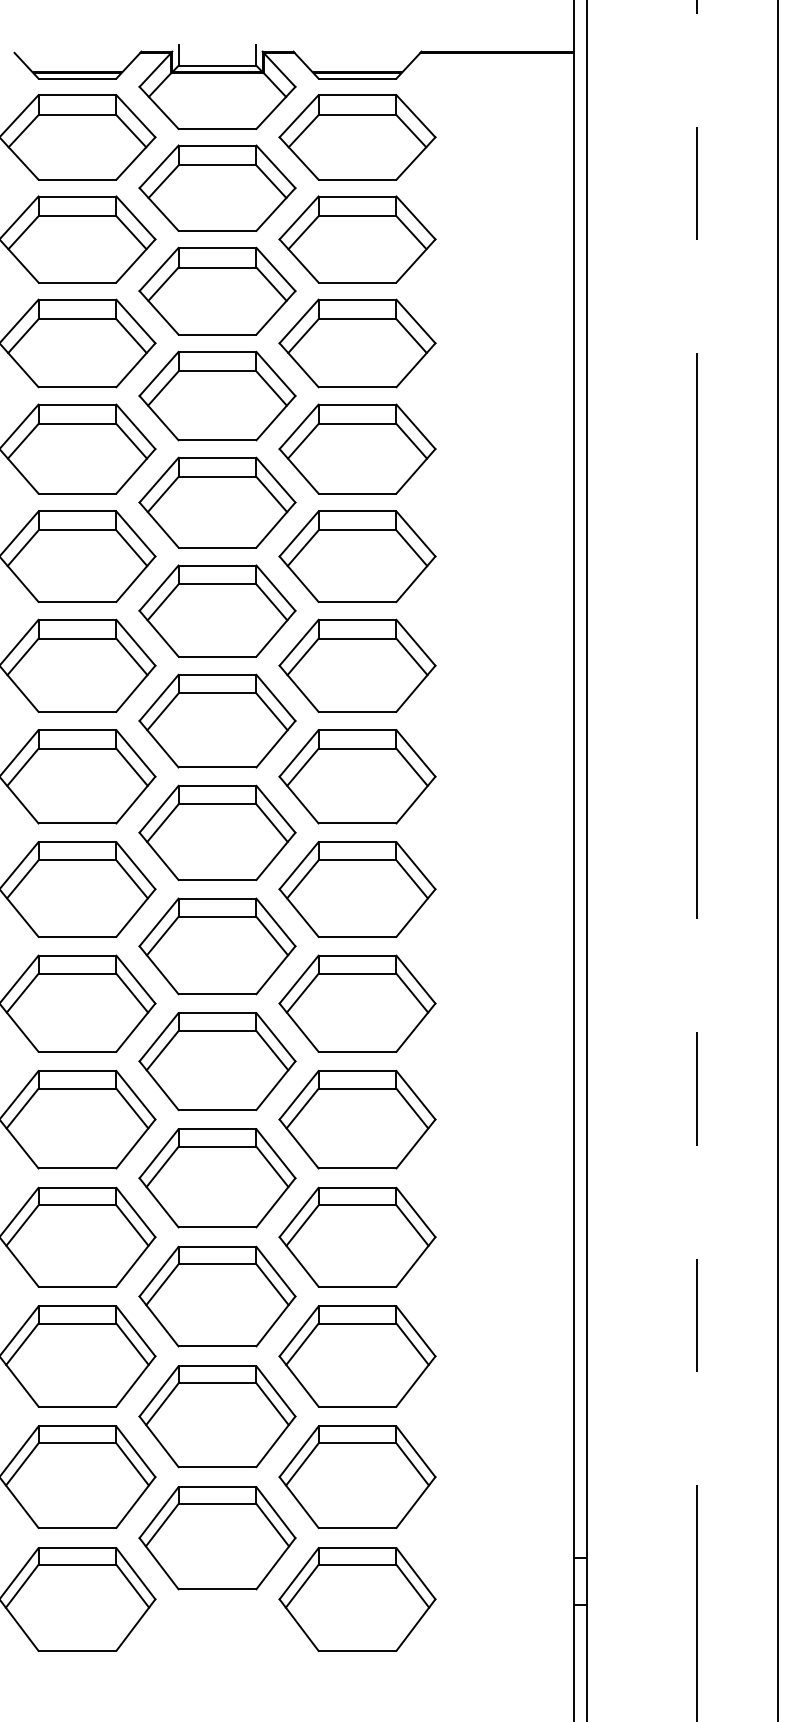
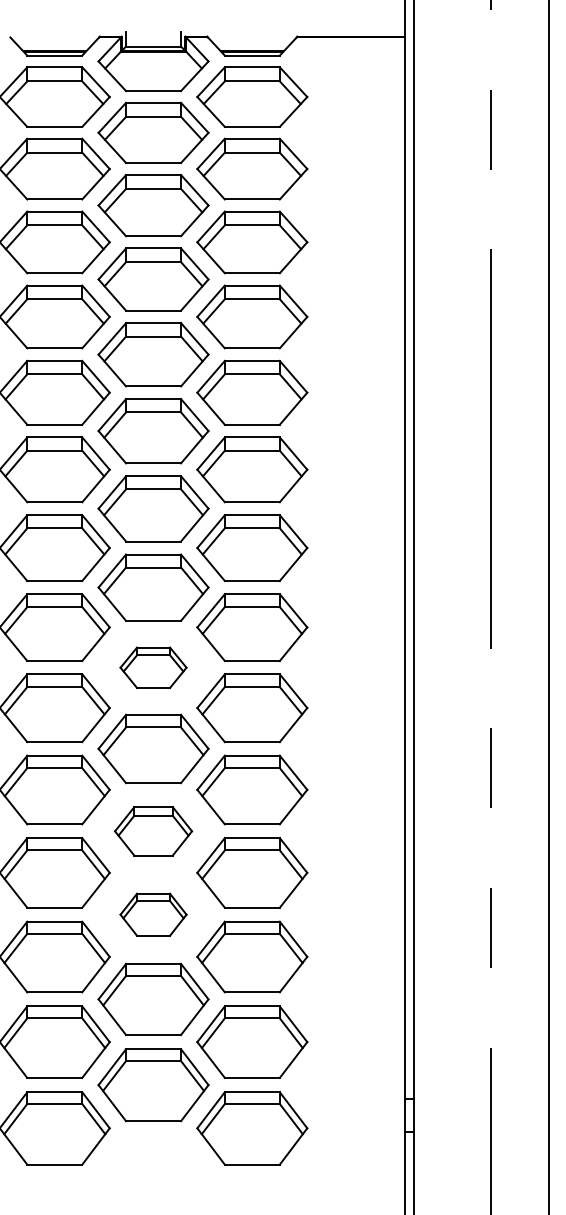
part: (217, 946) -> (153, 667), size x0.6
part: (217, 1178) -> (153, 831), size x0.7
part: (217, 1296) -> (153, 914), size x0.6

